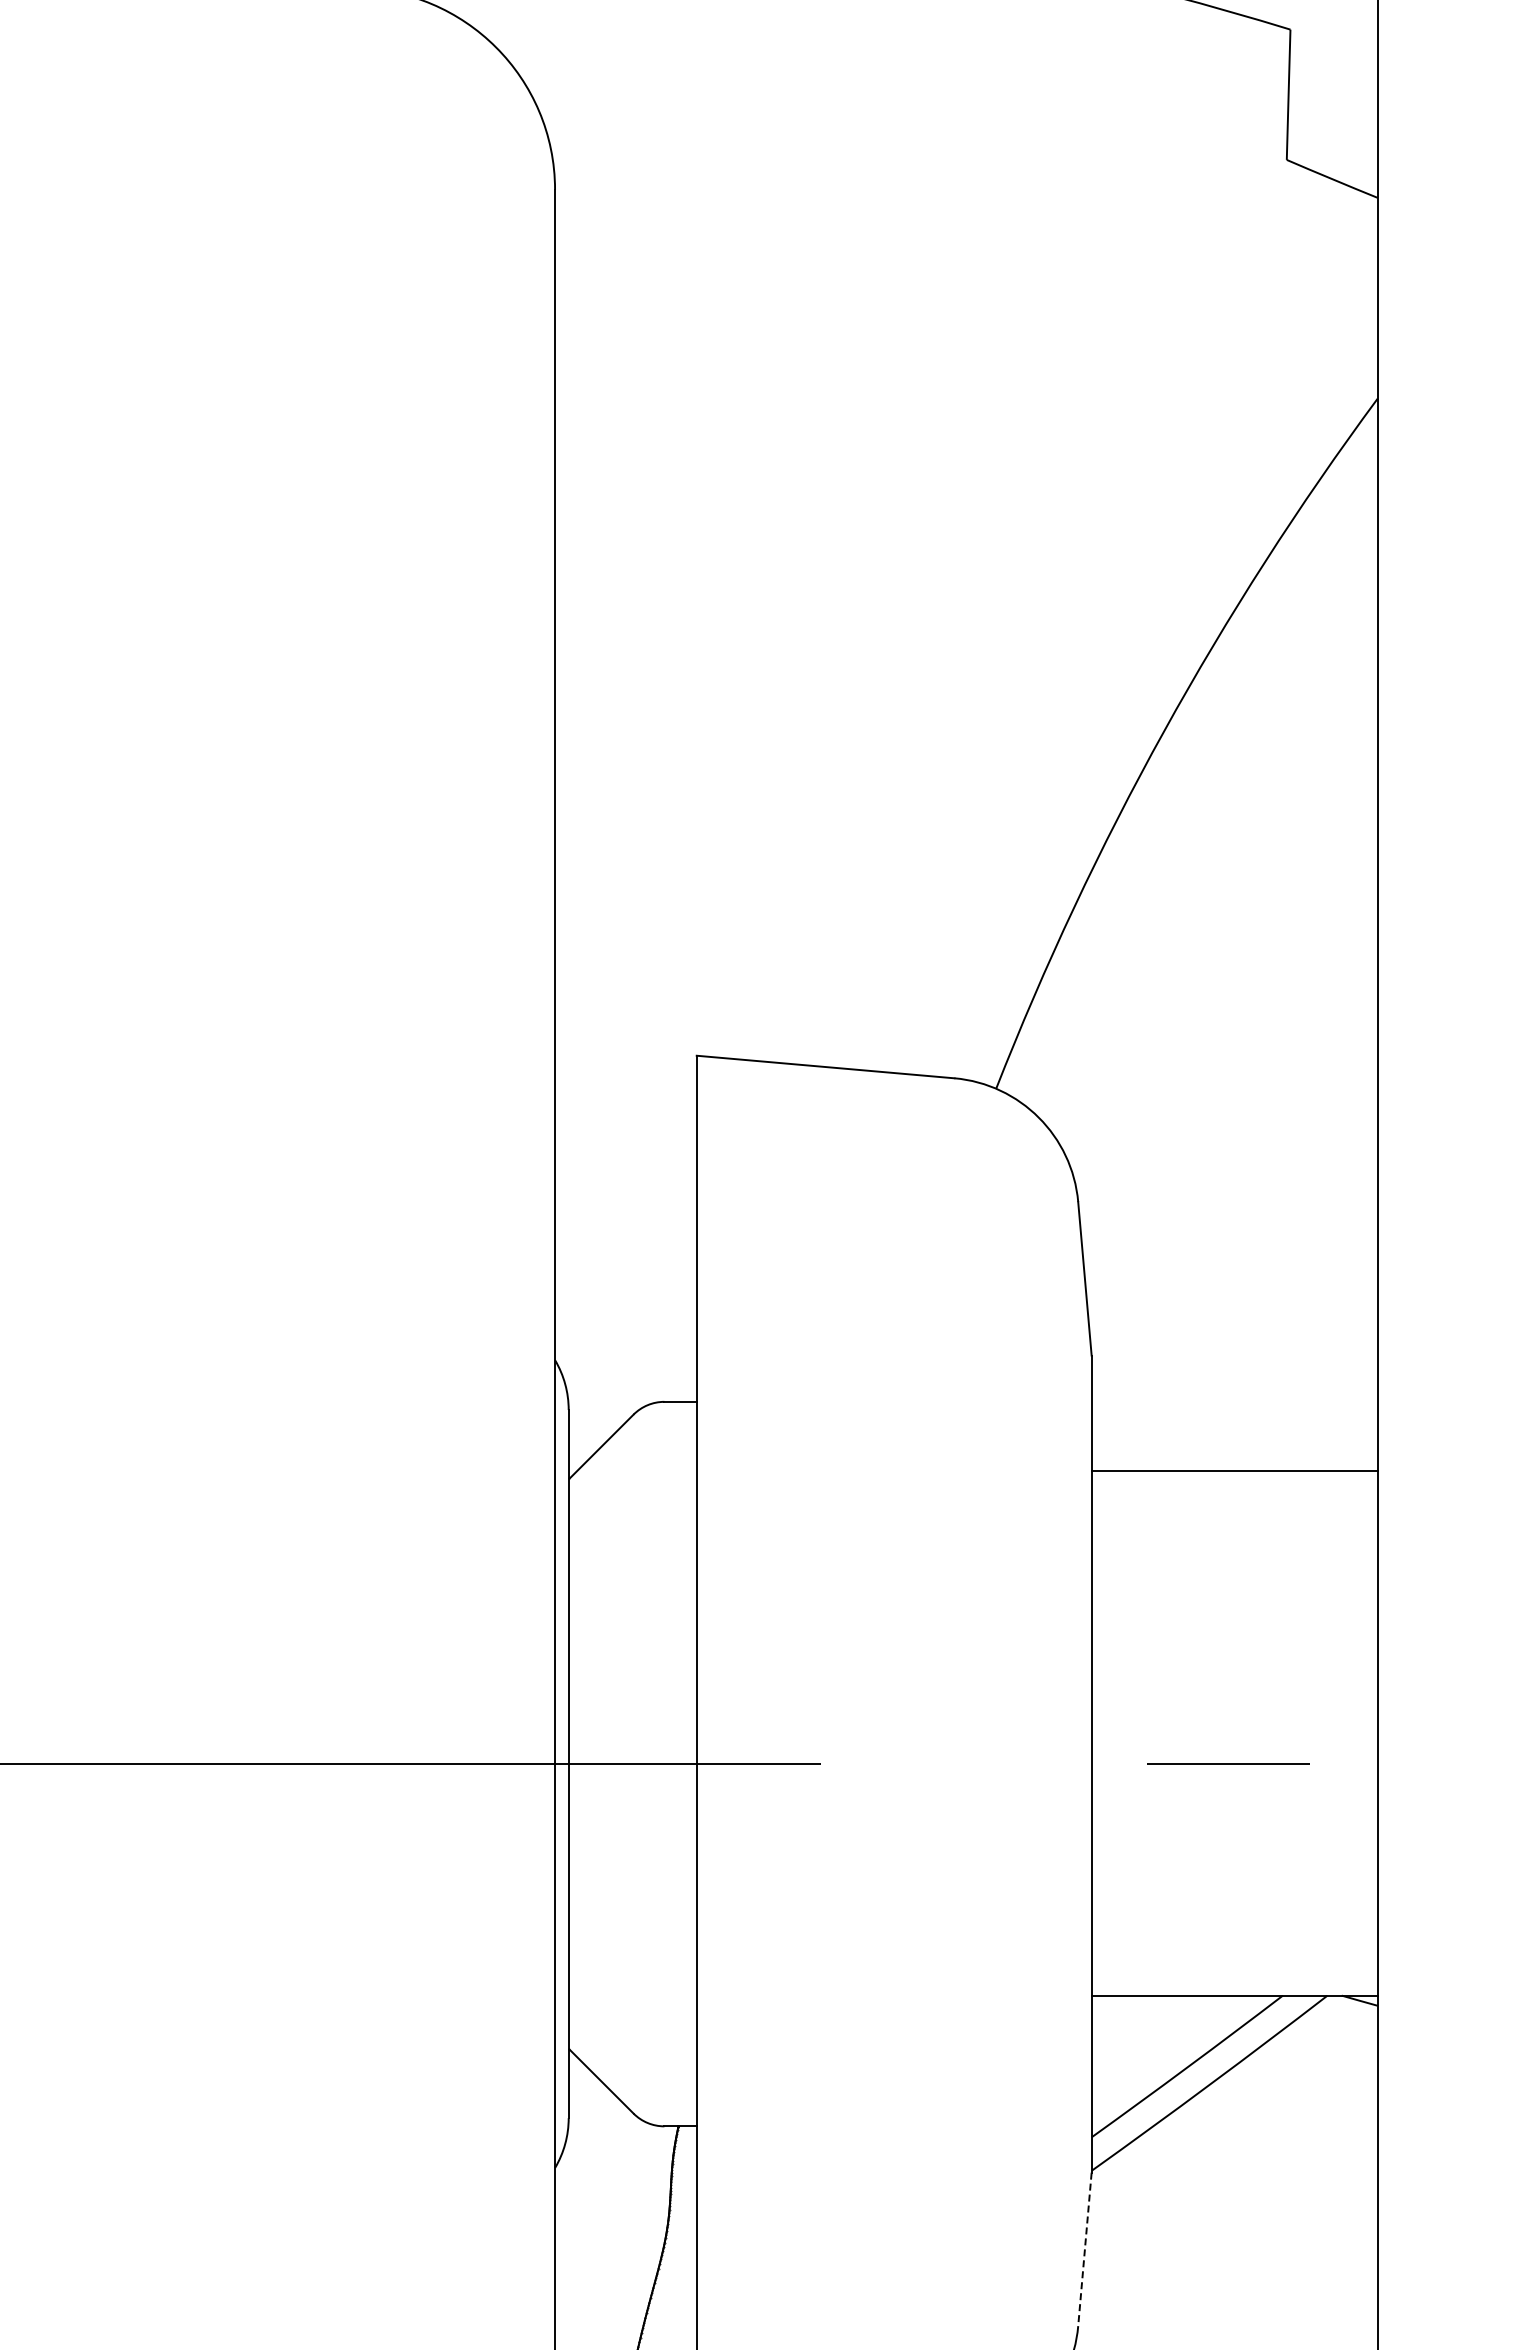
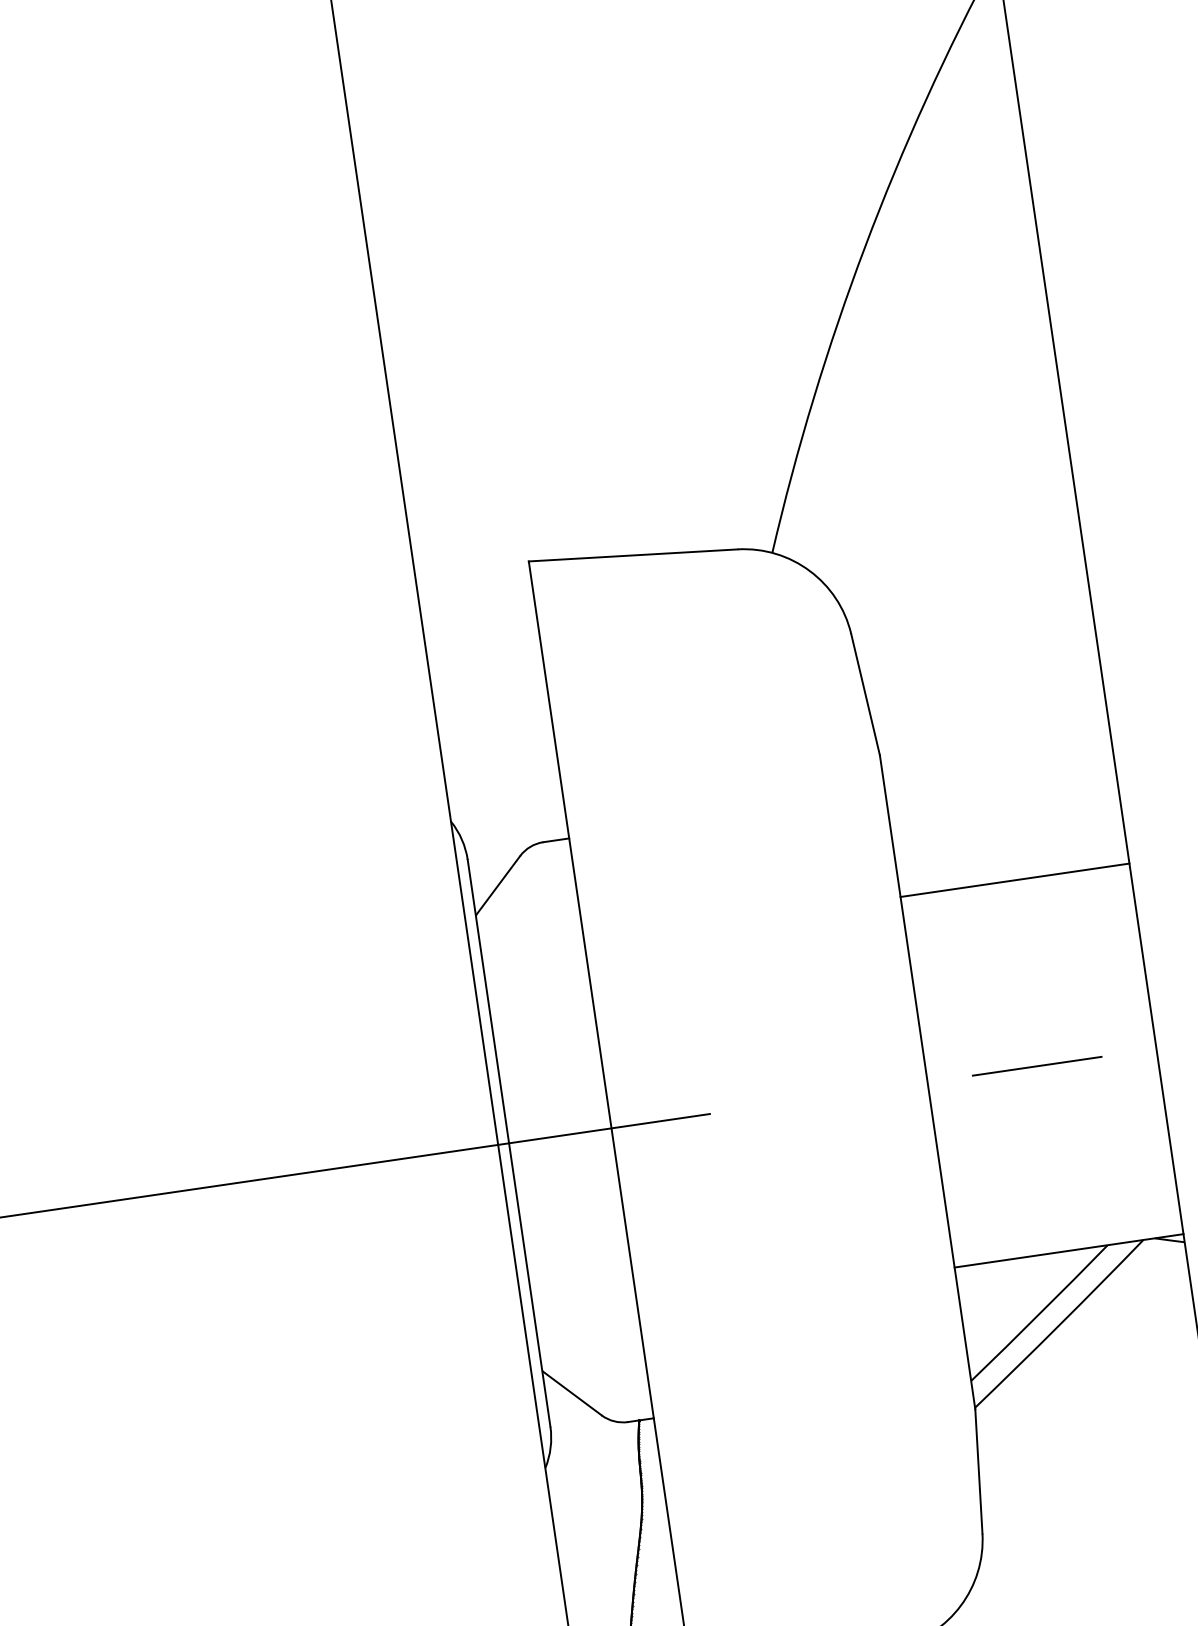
line: (1234, 1470) -> (1014, 880), moved
line: (1084, 2249) -> (978, 1471), dashed -> solid

